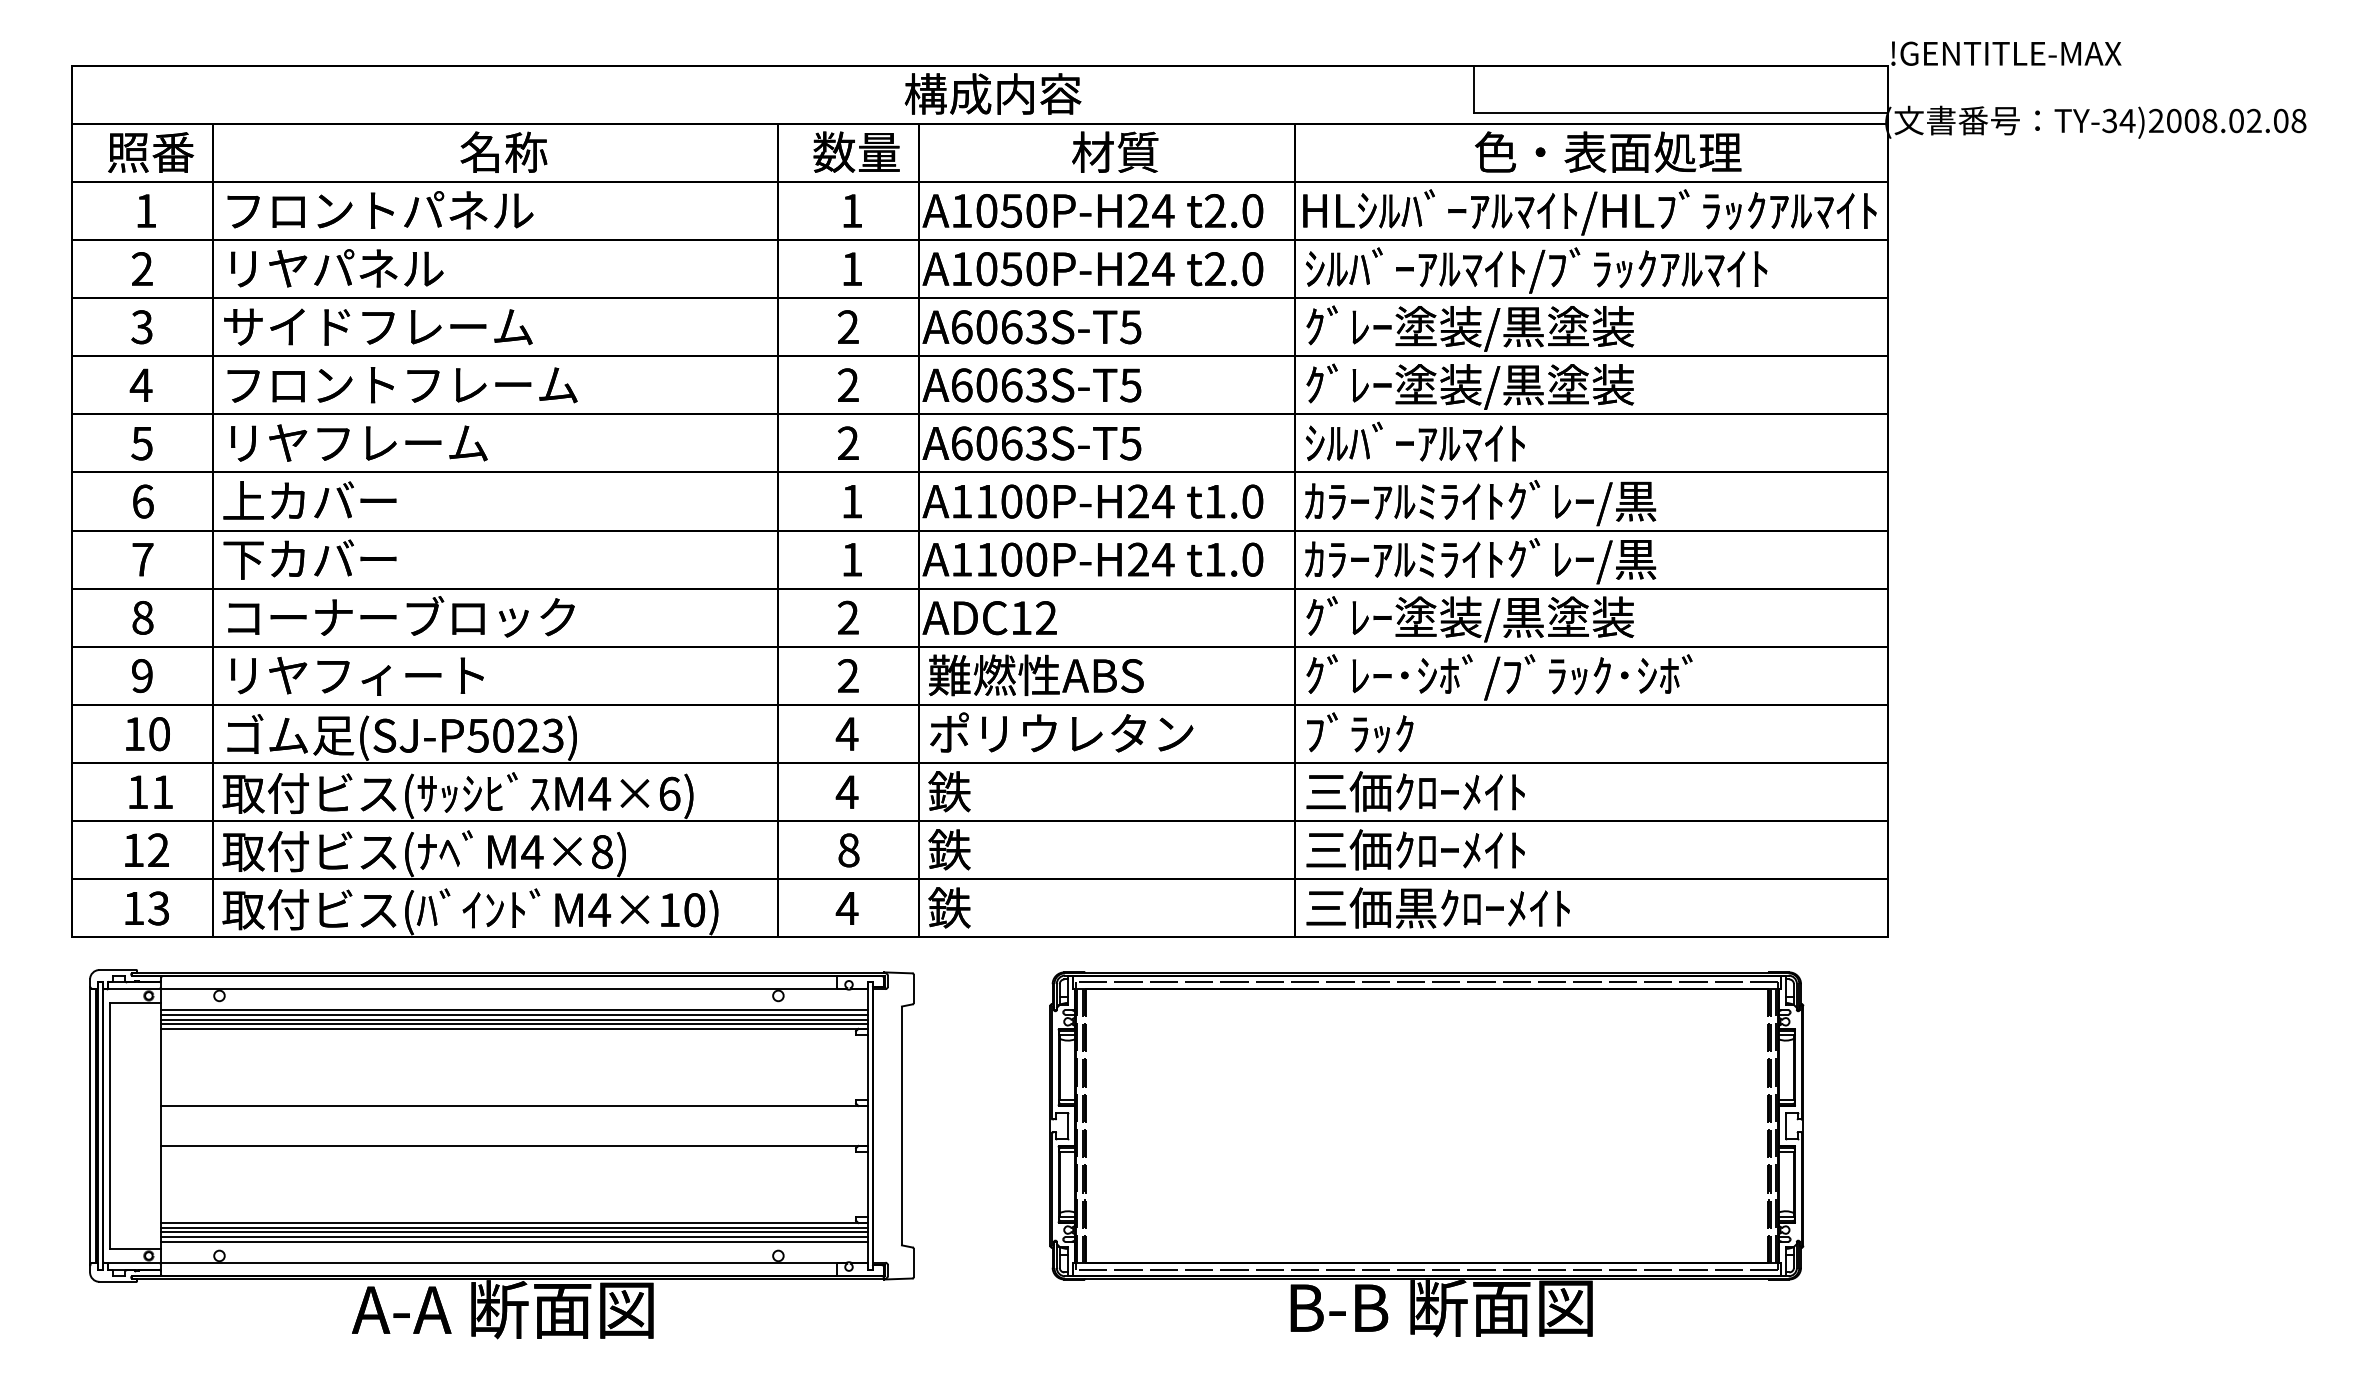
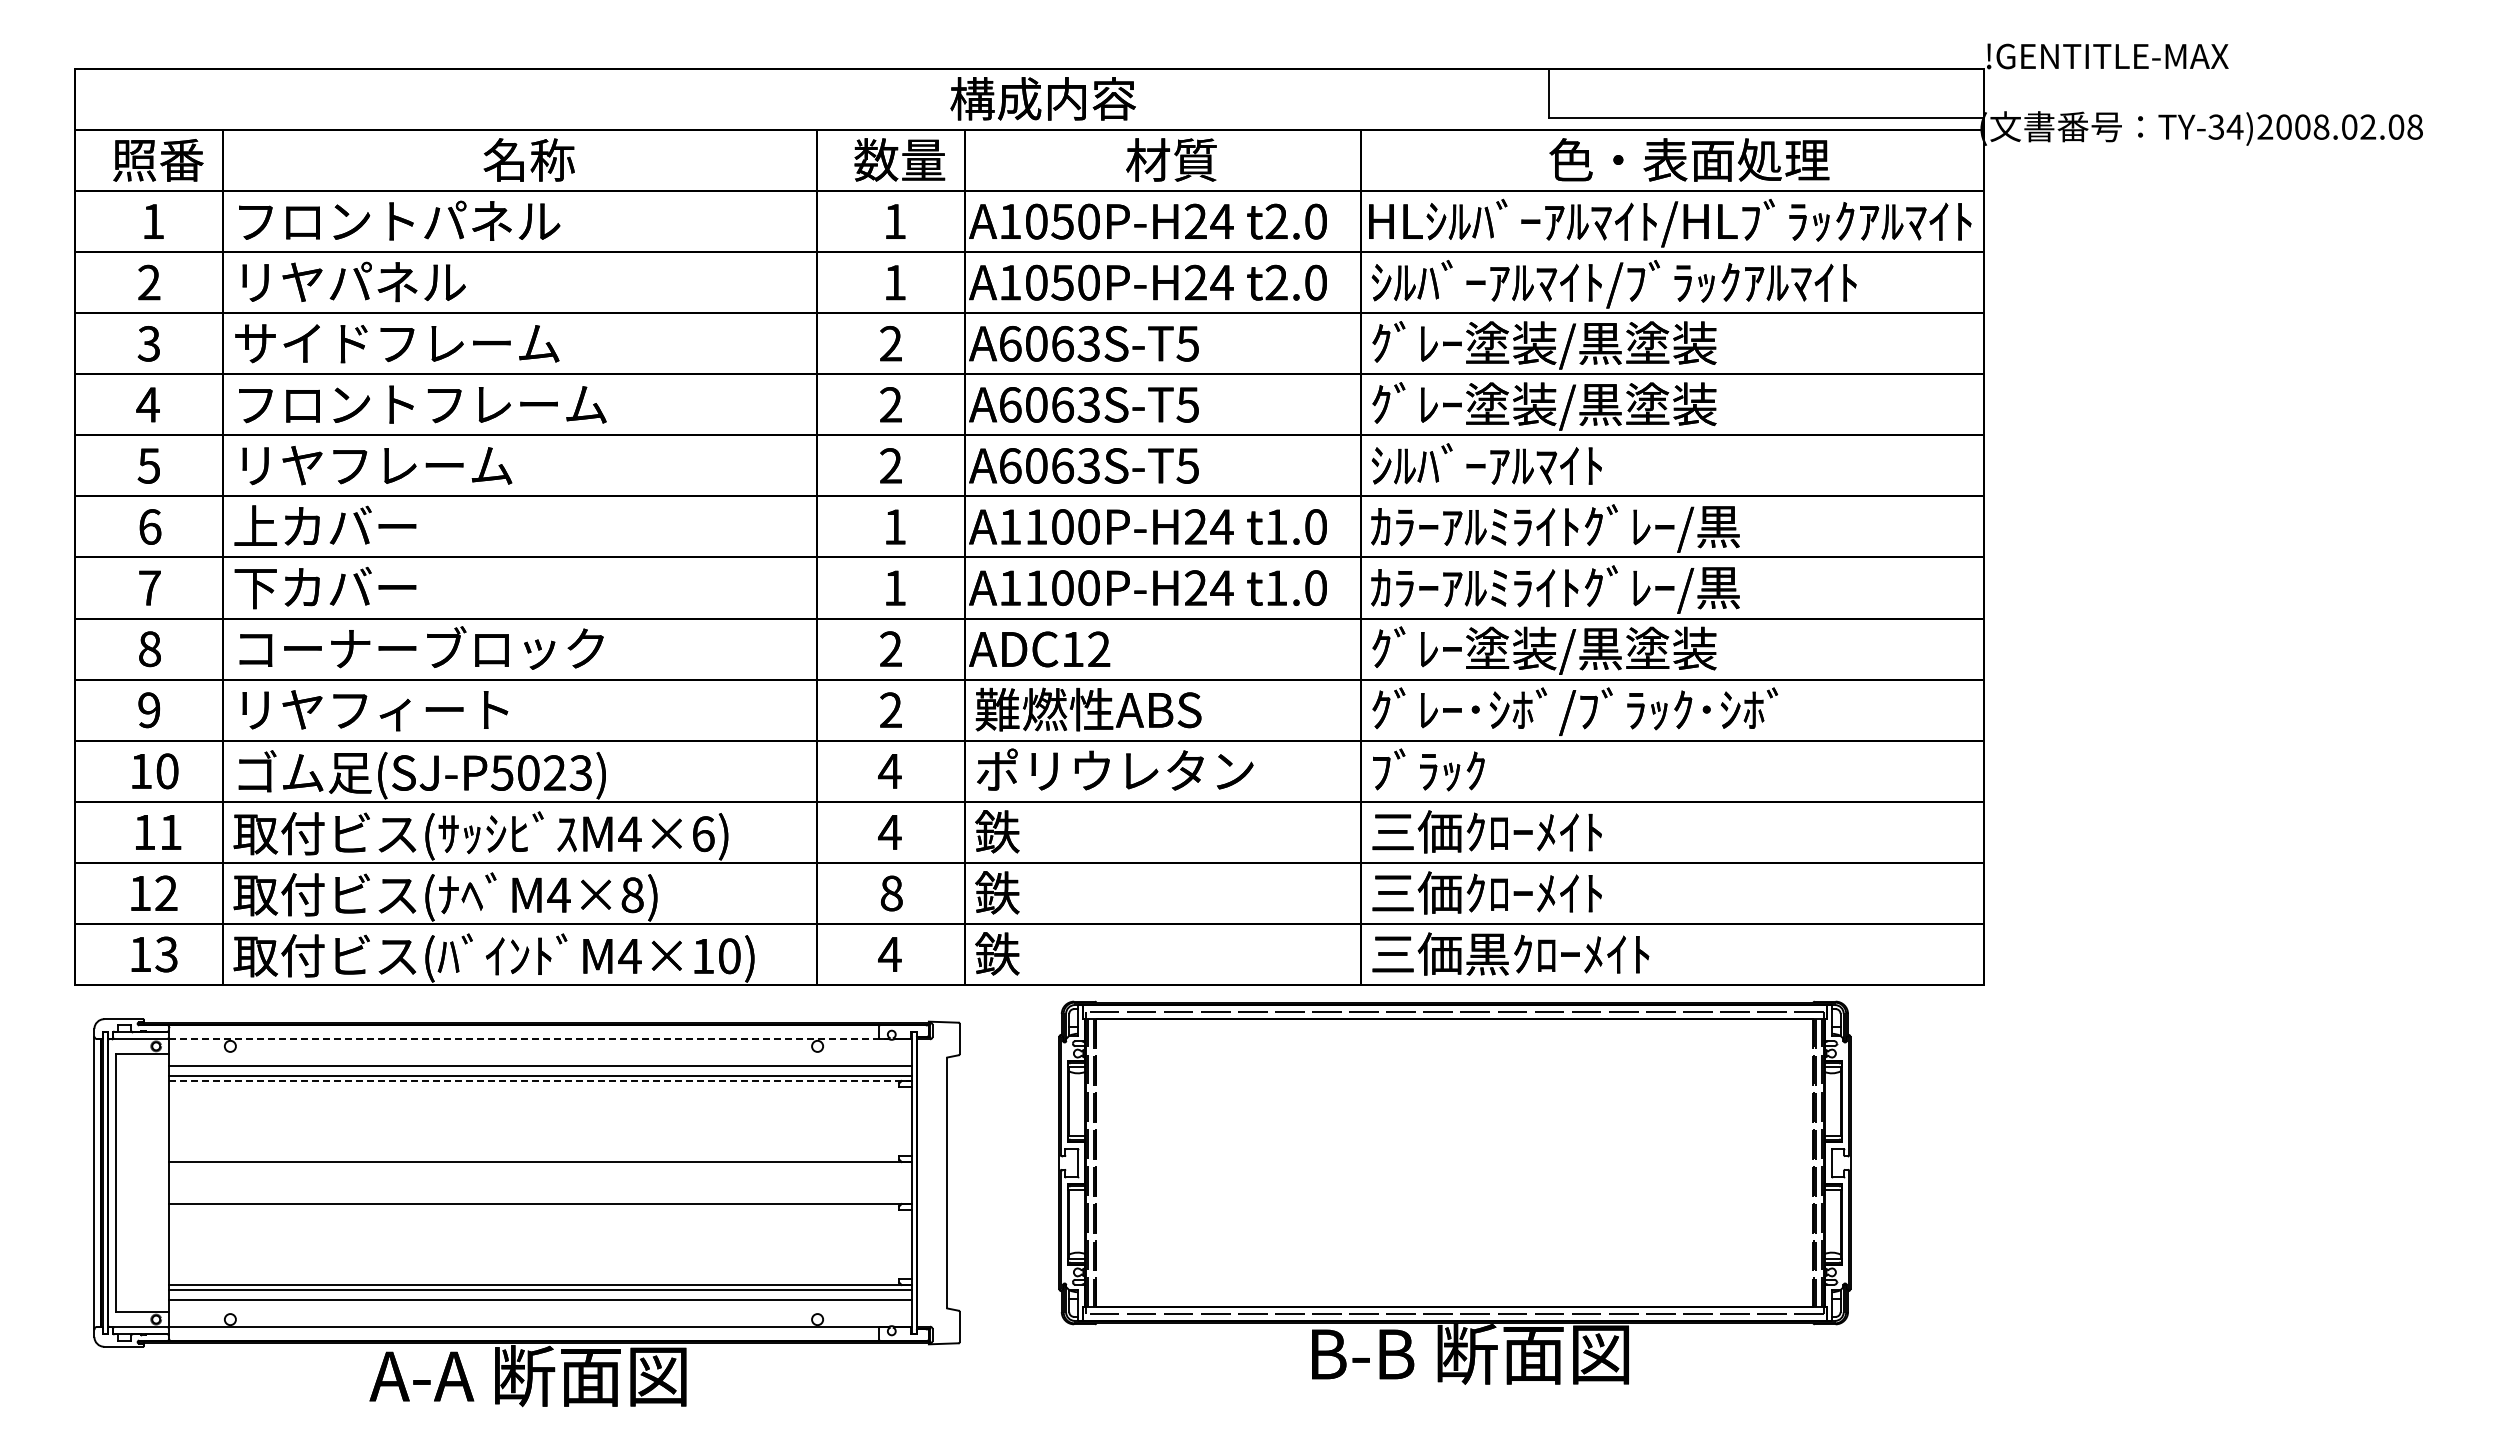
line: (504, 988) -> (529, 1038), solid -> dashed
line: (513, 1010) -> (539, 1061), removed
line: (513, 1019) -> (539, 1071), removed
line: (514, 1029) -> (540, 1081), solid -> dashed
part: (1426, 1154) -> (1454, 1192), moved
line: (513, 1232) -> (539, 1294), removed
line: (513, 1241) -> (539, 1304), removed

